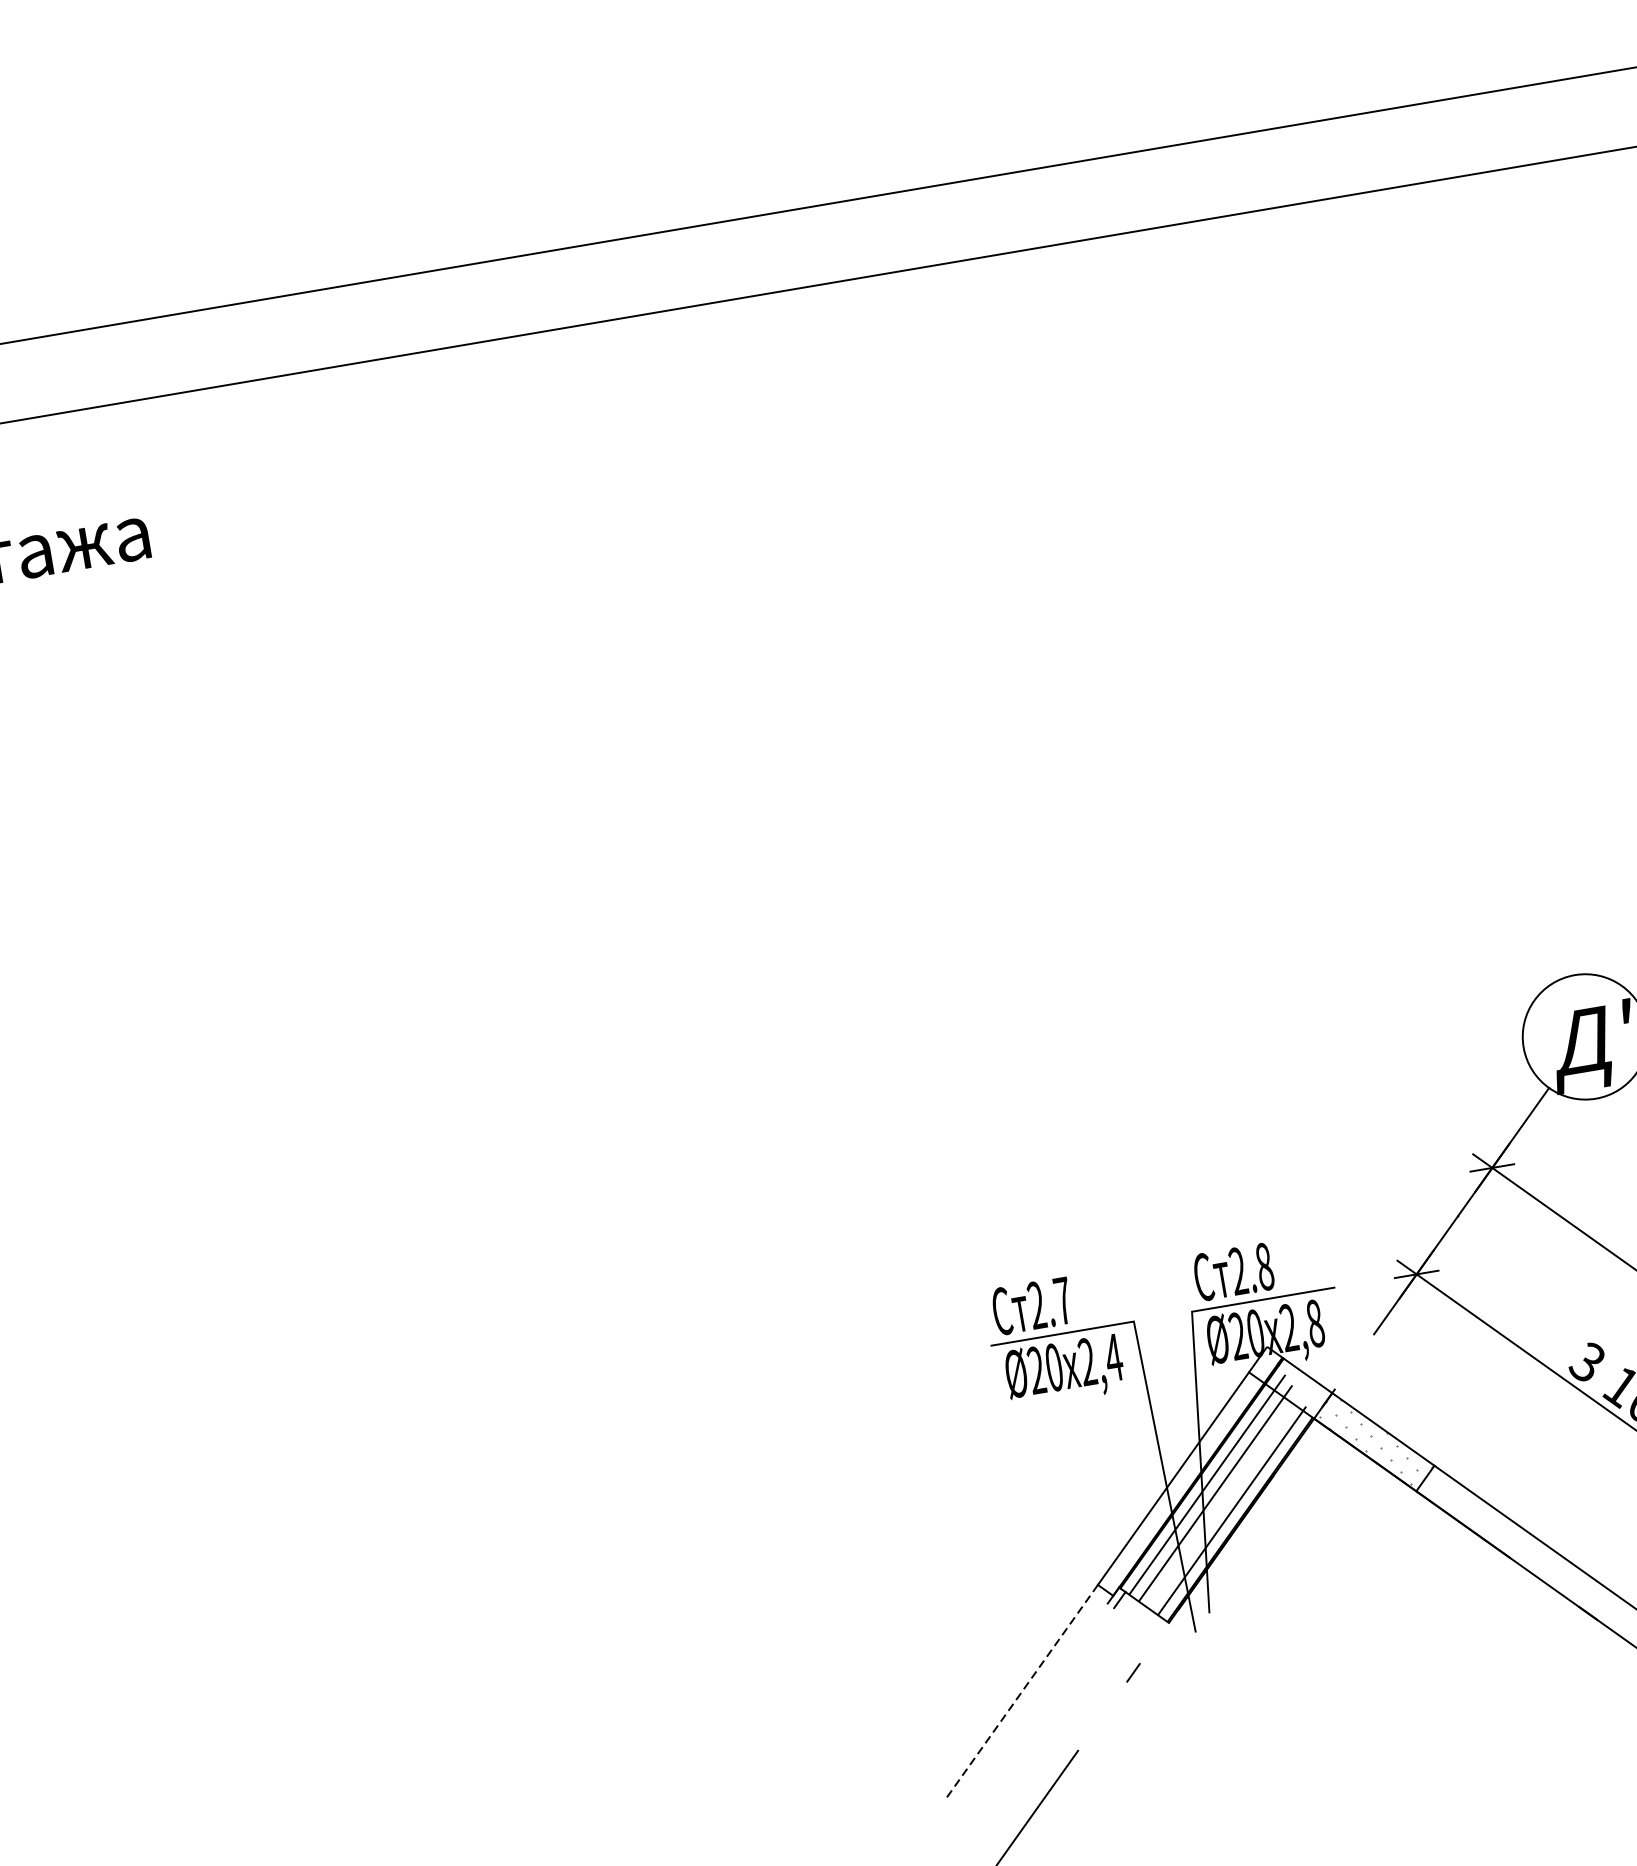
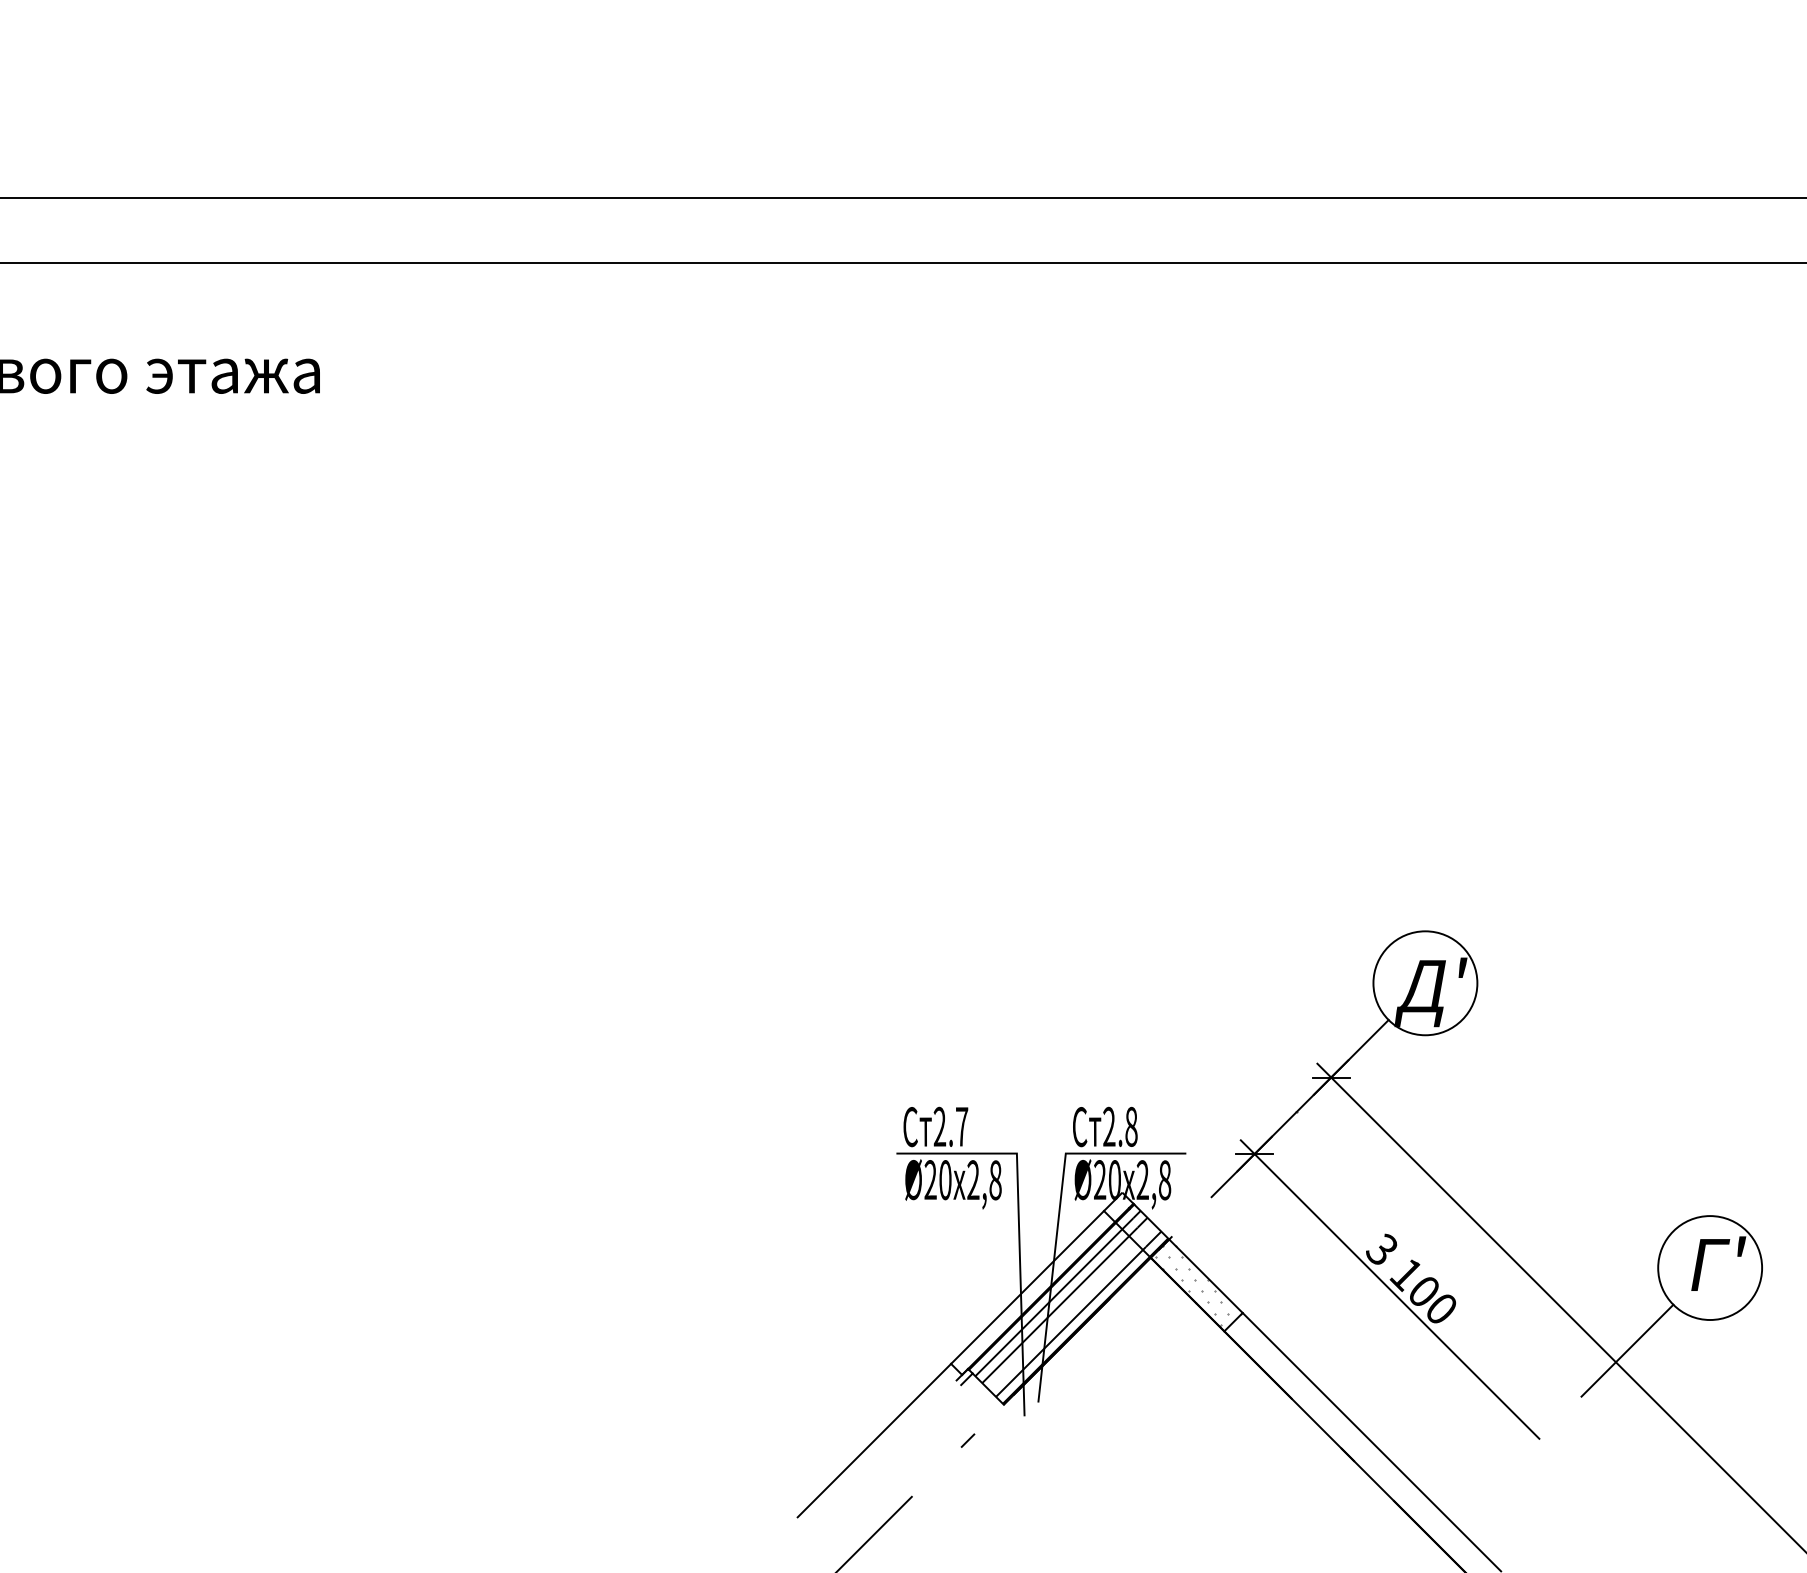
text: (1113, 1357) -> (995, 1180), 2,4 -> 2,8
hatch: (1308, 1389) -> (1150, 1233), added
line: (1022, 1691) -> (874, 1440), dashed -> solid

